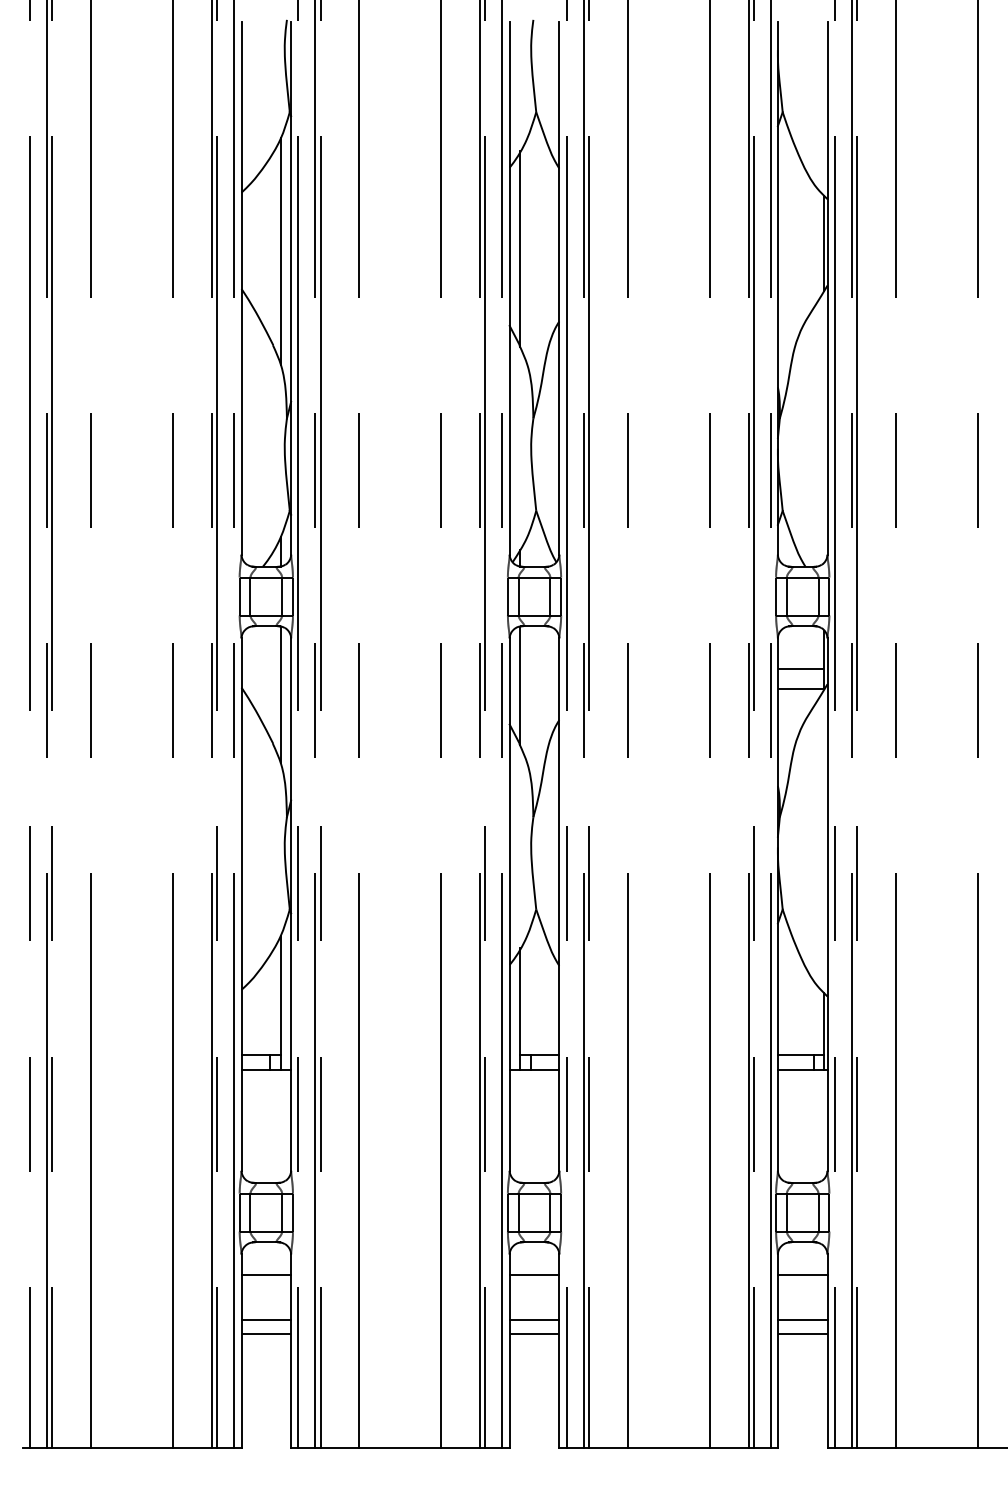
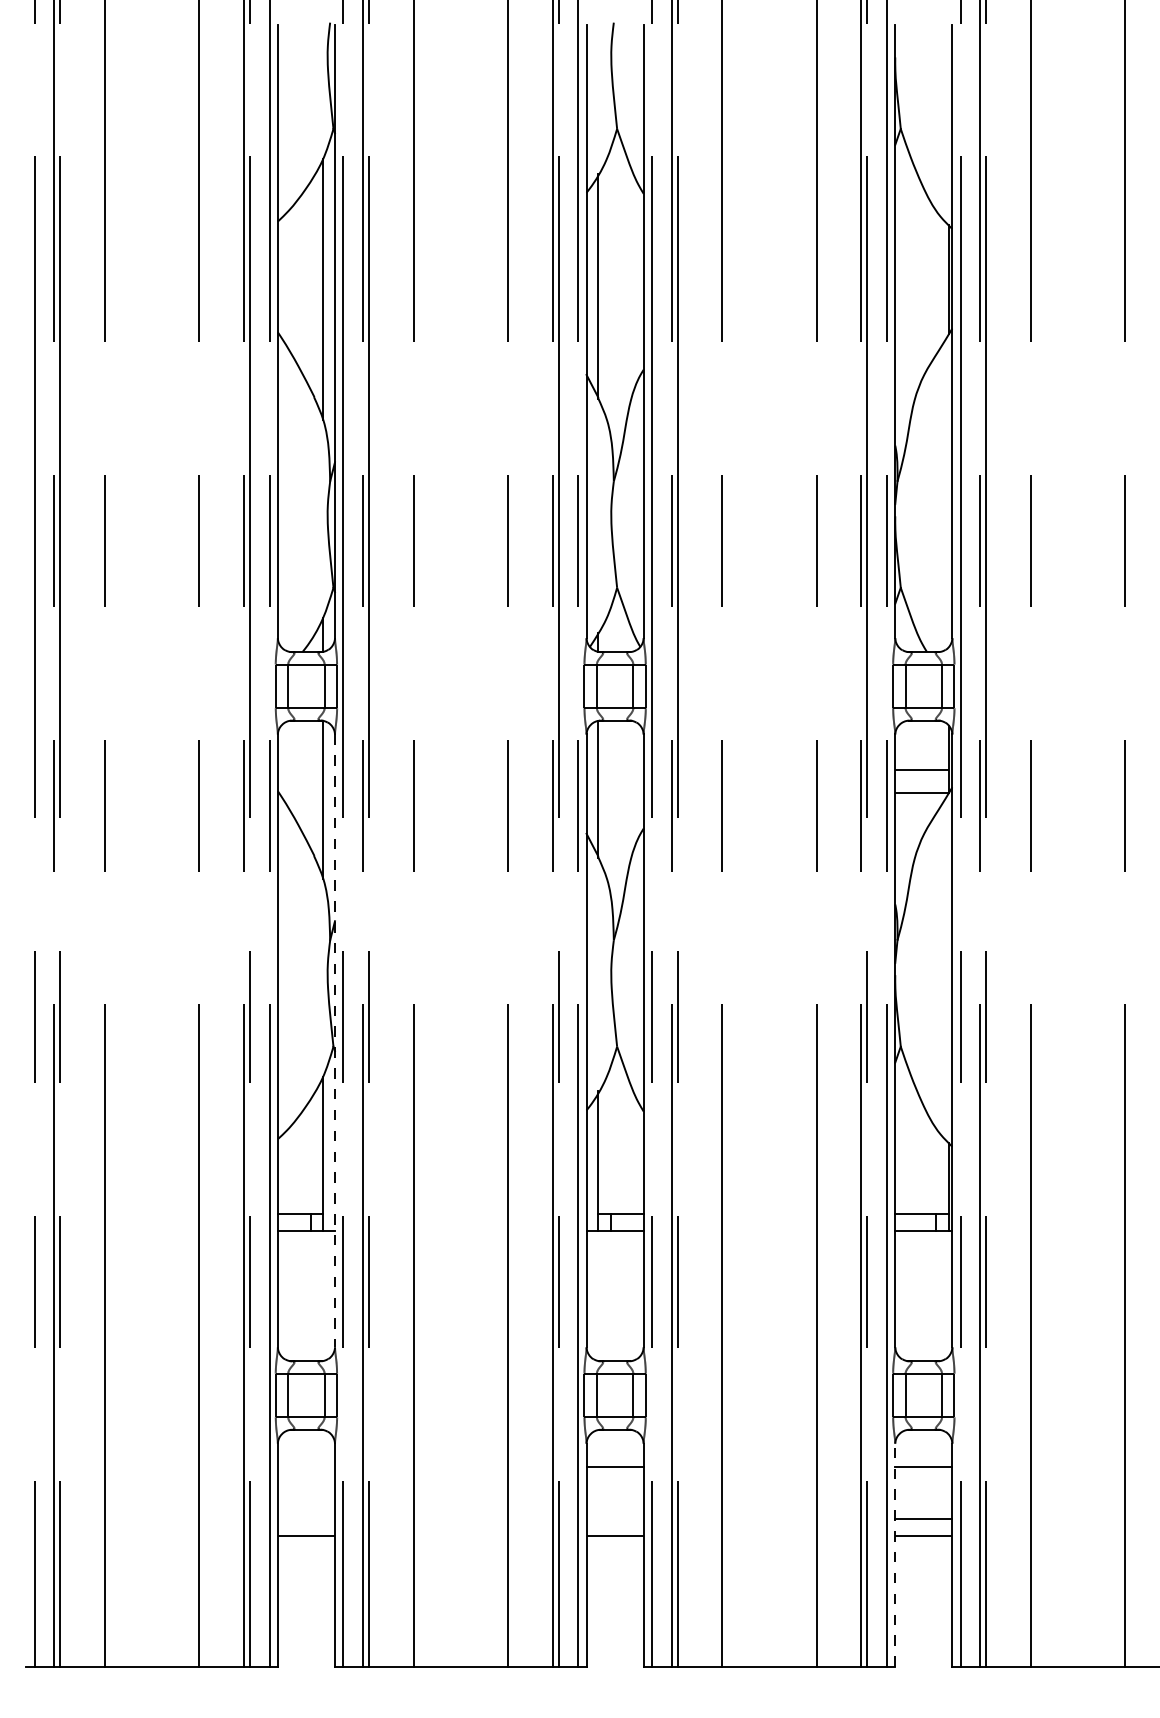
line: (291, 905) -> (335, 1042), solid -> dashed
line: (266, 1274) -> (306, 1466), removed
line: (266, 1319) -> (306, 1518), removed
line: (534, 1319) -> (615, 1518), removed
line: (777, 1351) -> (894, 1555), solid -> dashed

